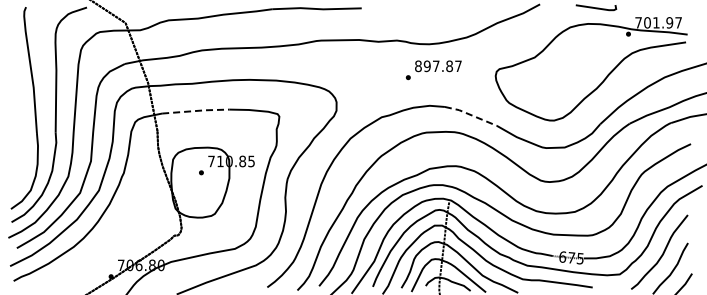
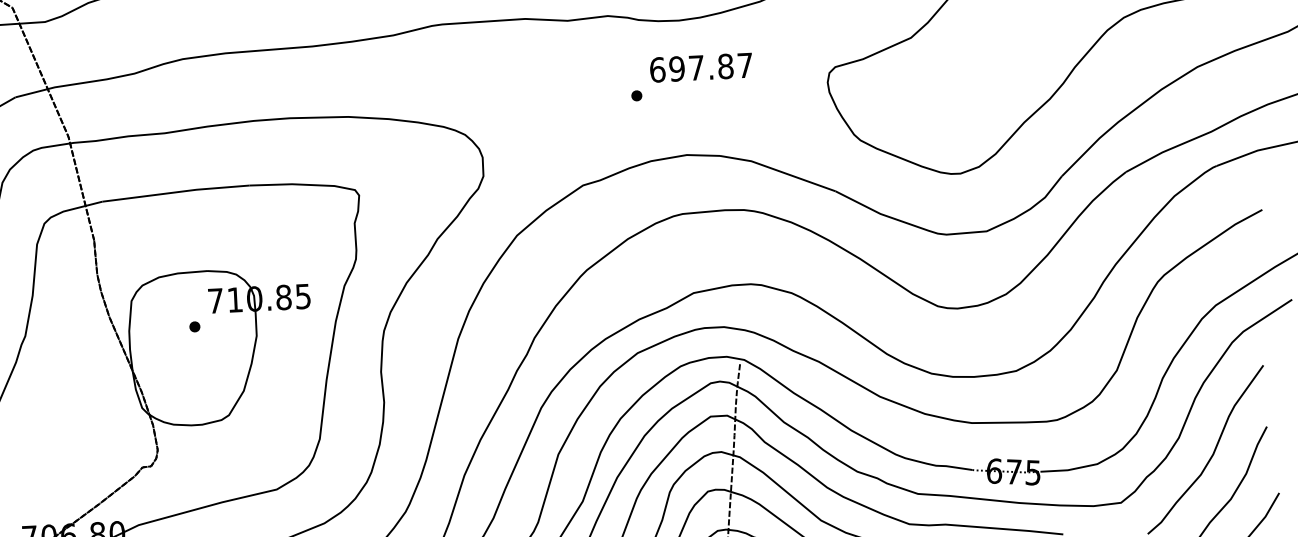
text: (418, 65) -> (657, 68), 897.87 -> 697.87
line: (196, 110) -> (177, 191), dashed -> solid
line: (471, 115) -> (779, 171), dashed -> solid

